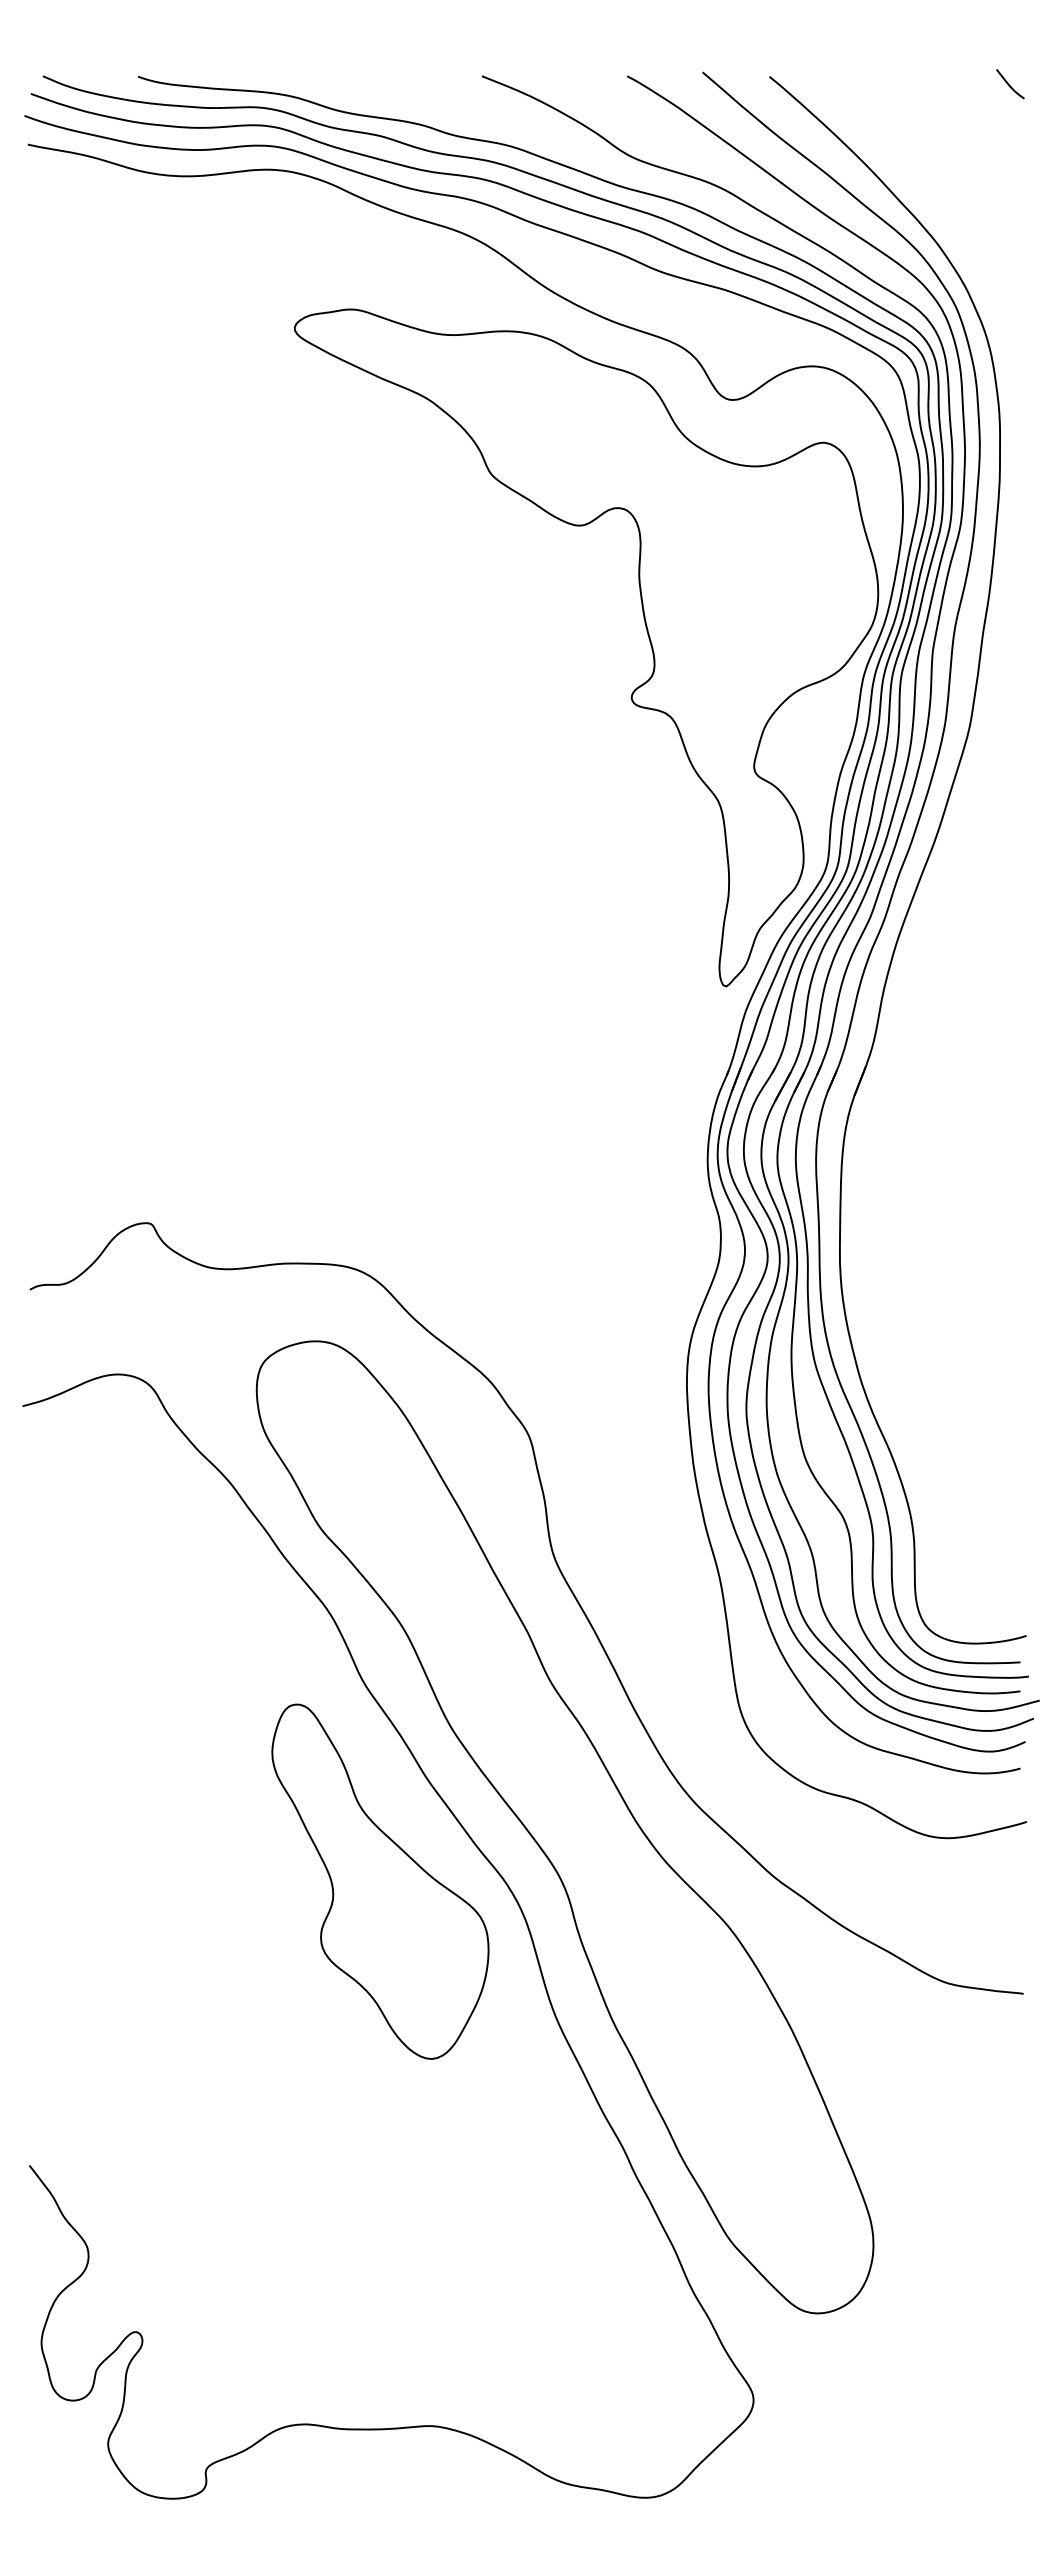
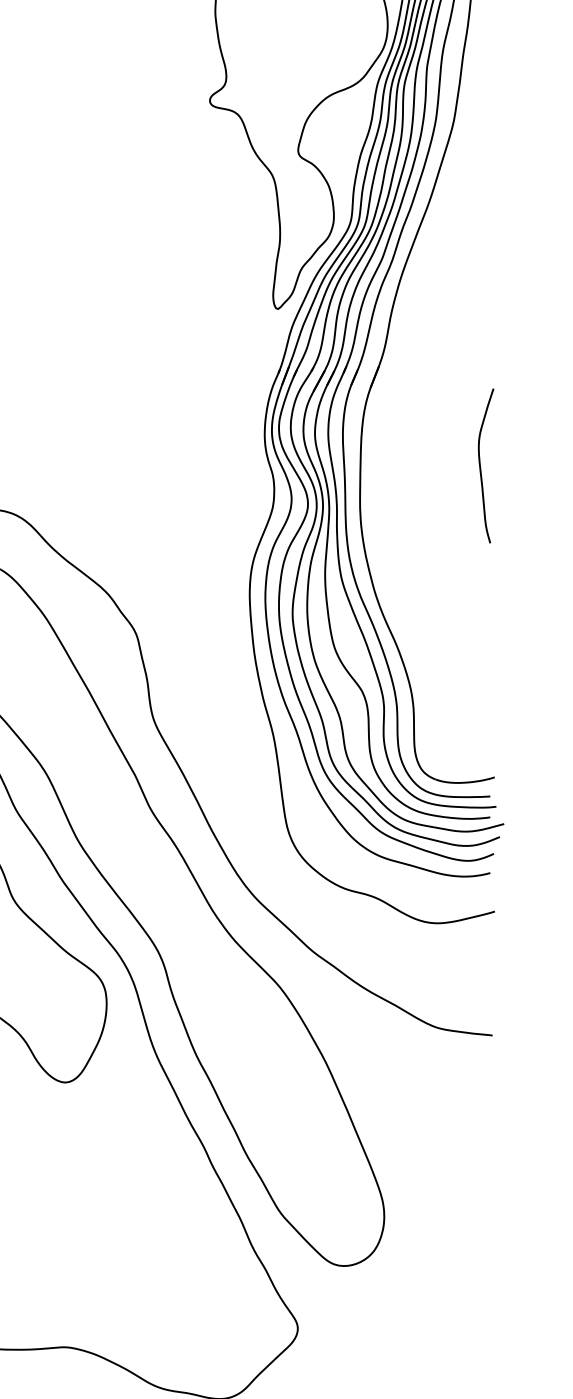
curve: (1007, 1204) -> (480, 466), added

